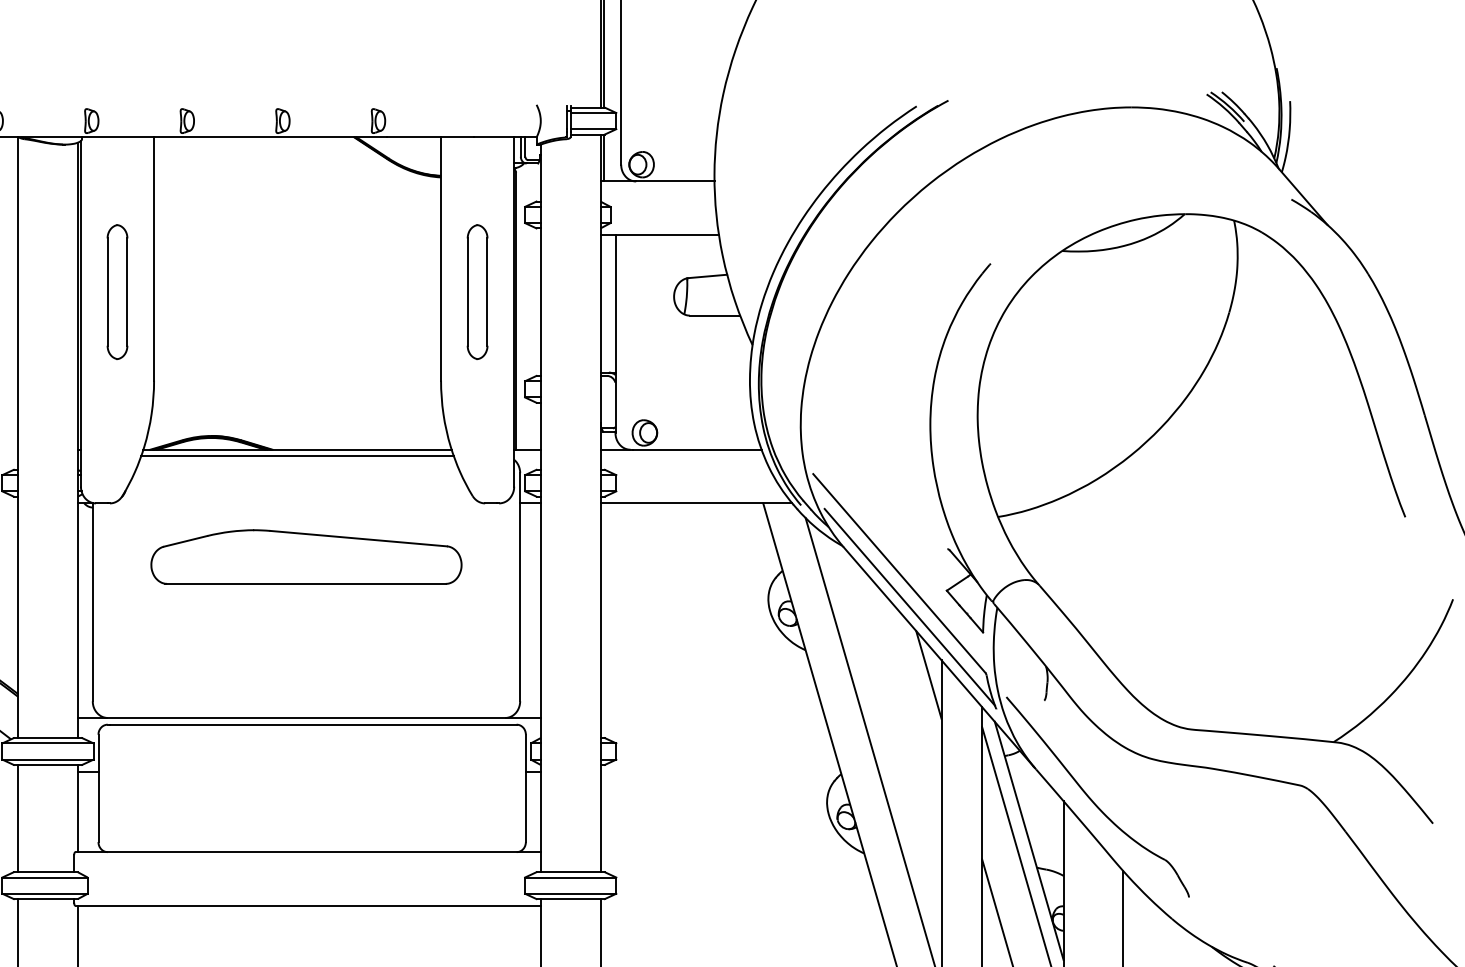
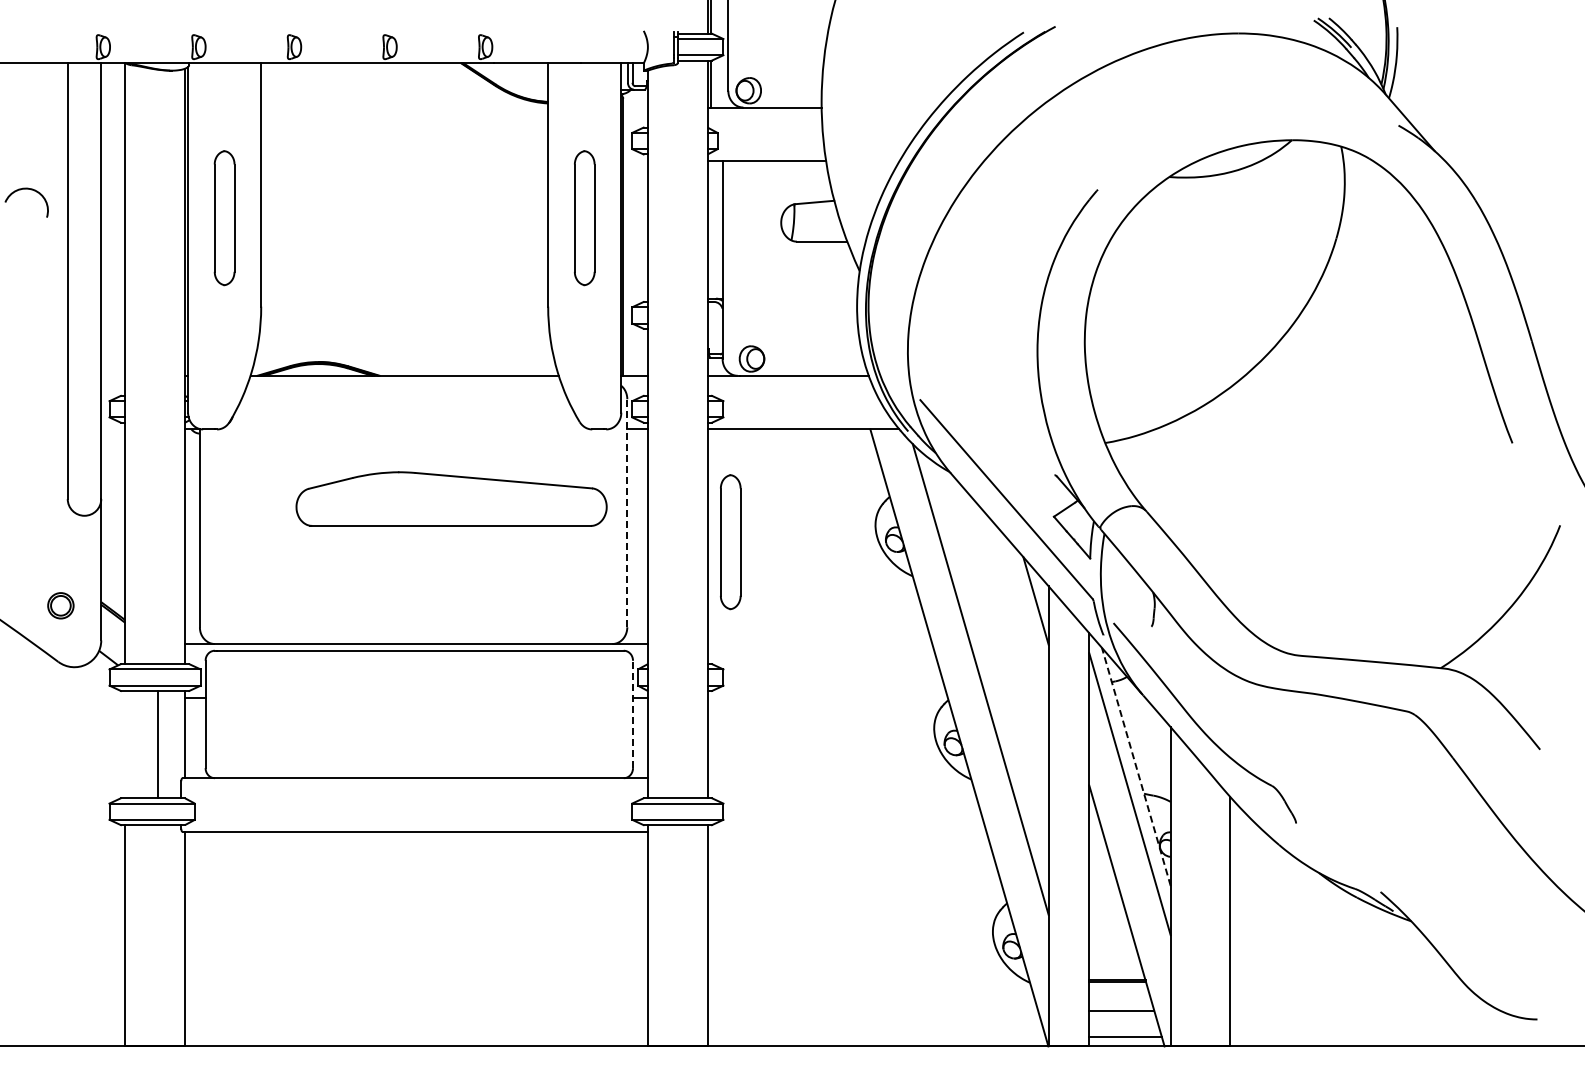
line: (297, 456) -> (404, 382), removed
part: (306, 556) -> (451, 498), moved
line: (520, 586) -> (627, 512), solid -> dashed
line: (909, 606) -> (1016, 532), removed
part: (623, 616) -> (730, 542), added
line: (526, 788) -> (633, 714), solid -> dashed
line: (18, 818) -> (158, 744), moved
line: (1029, 840) -> (1136, 766), solid -> dashed

